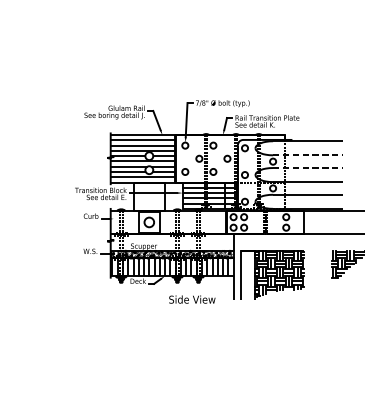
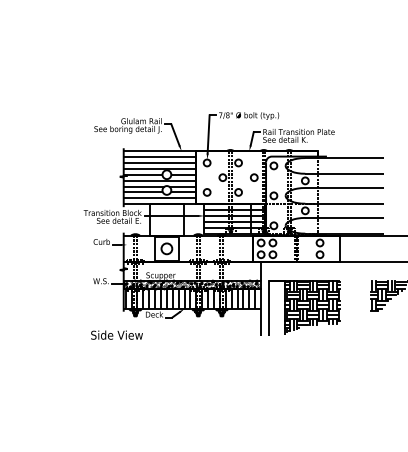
line: (309, 155) -> (345, 173), dashed -> solid
line: (309, 168) -> (345, 188), dashed -> solid
text: (191, 299) -> (116, 334), moved

